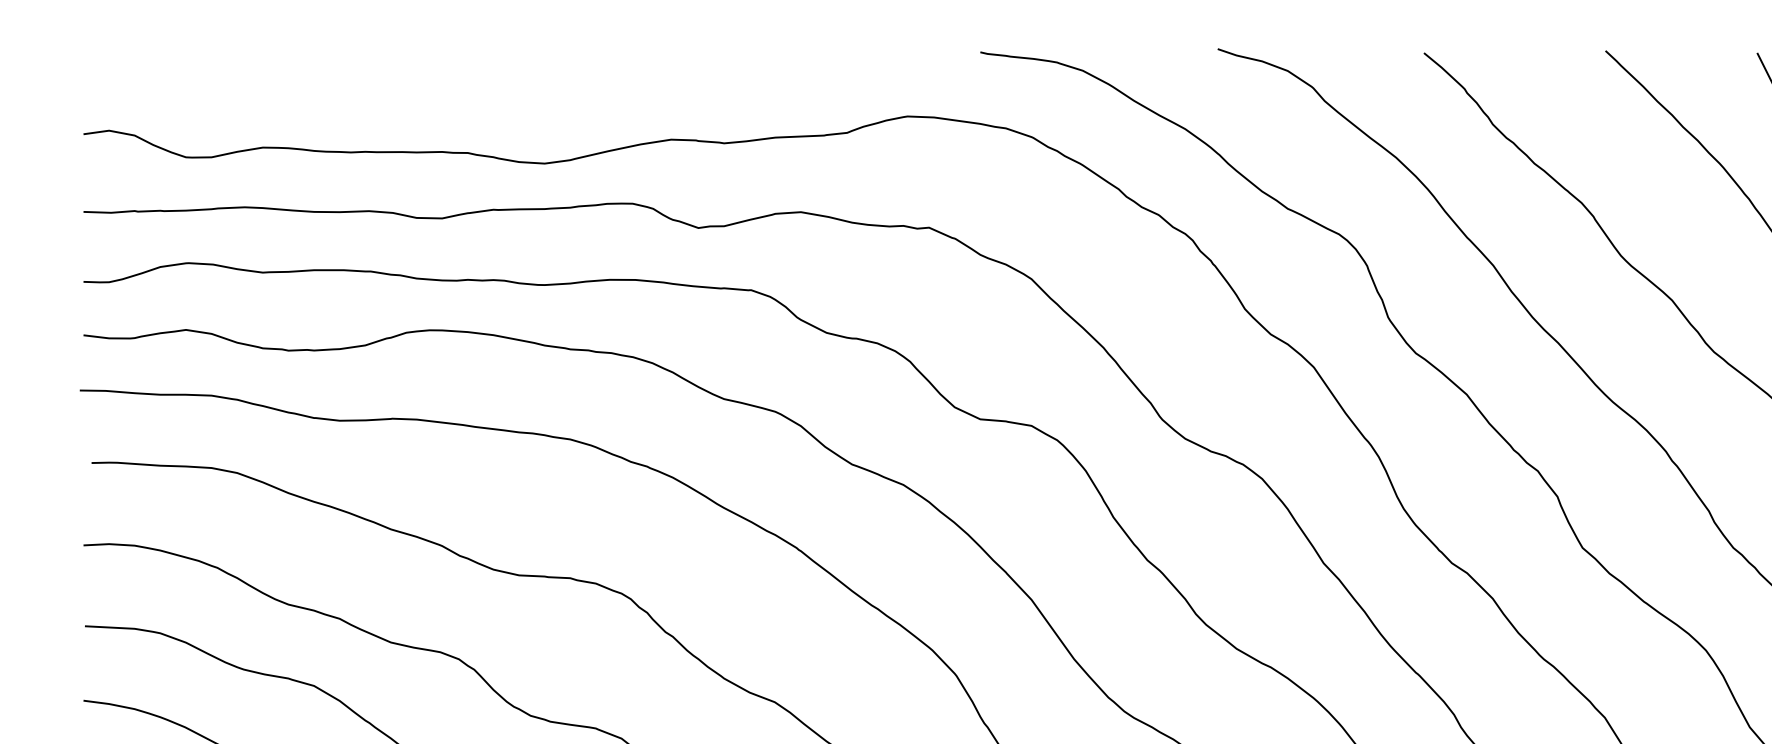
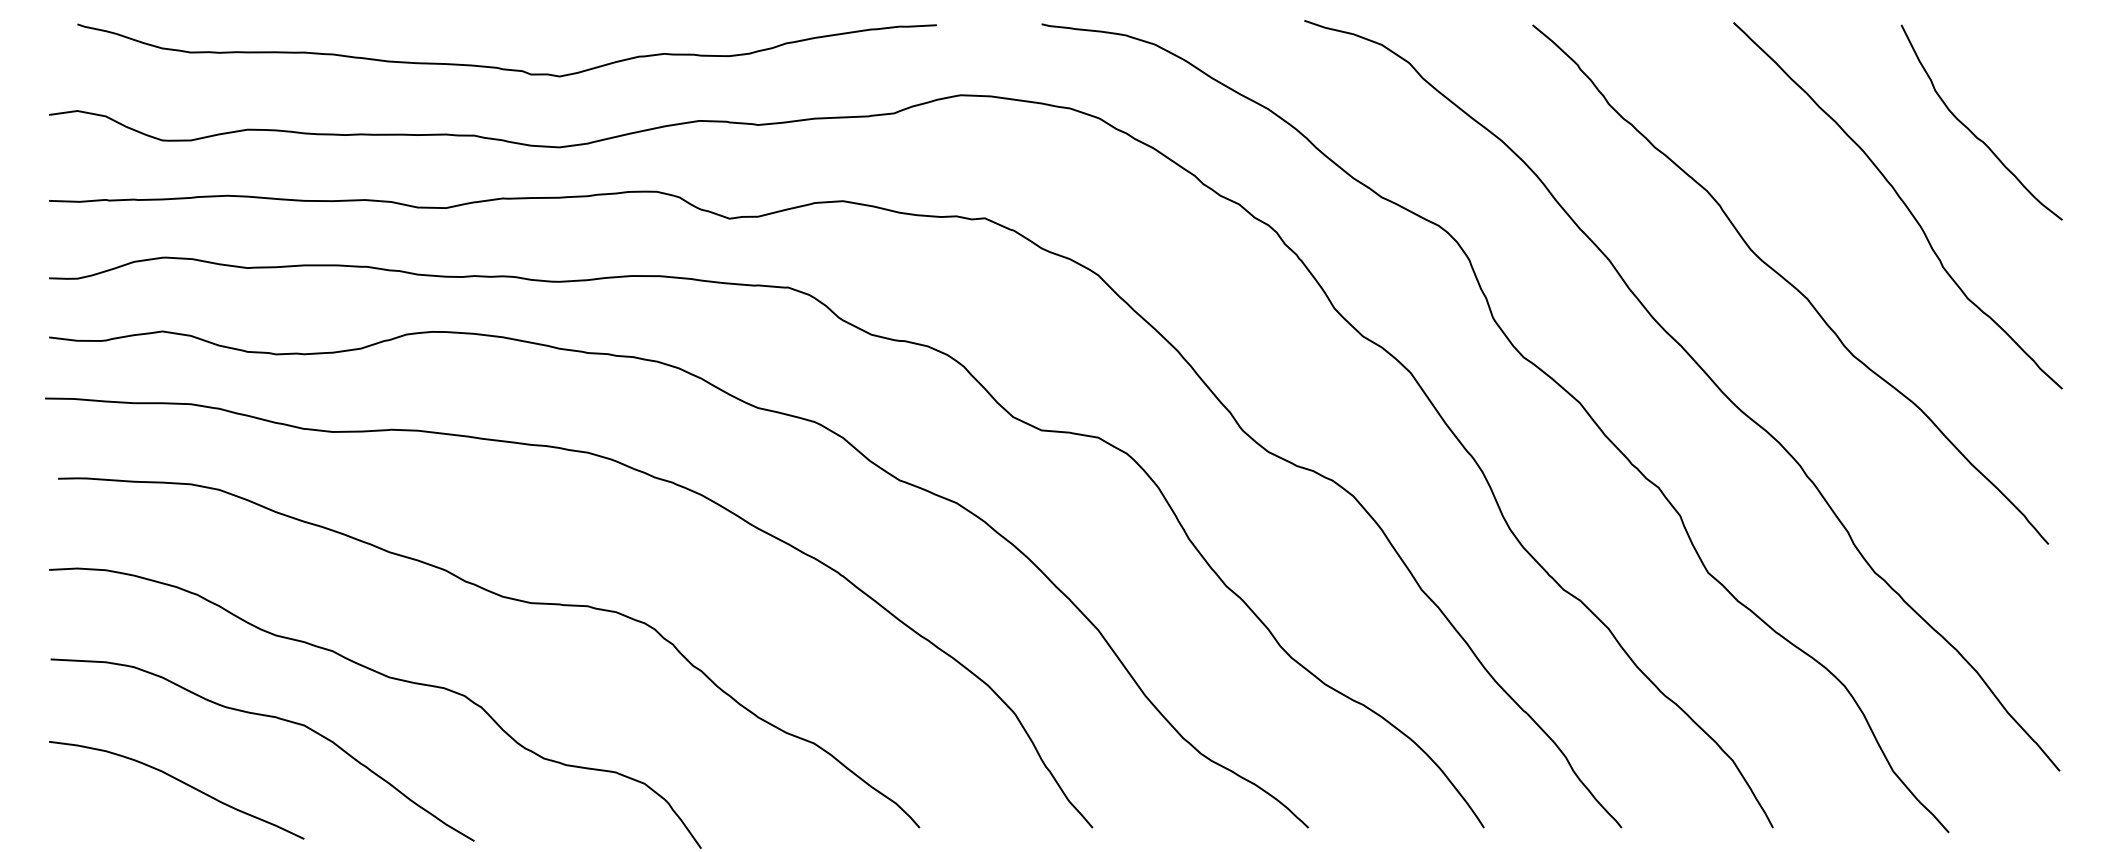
curve: (496, 92) -> (506, 68), added

